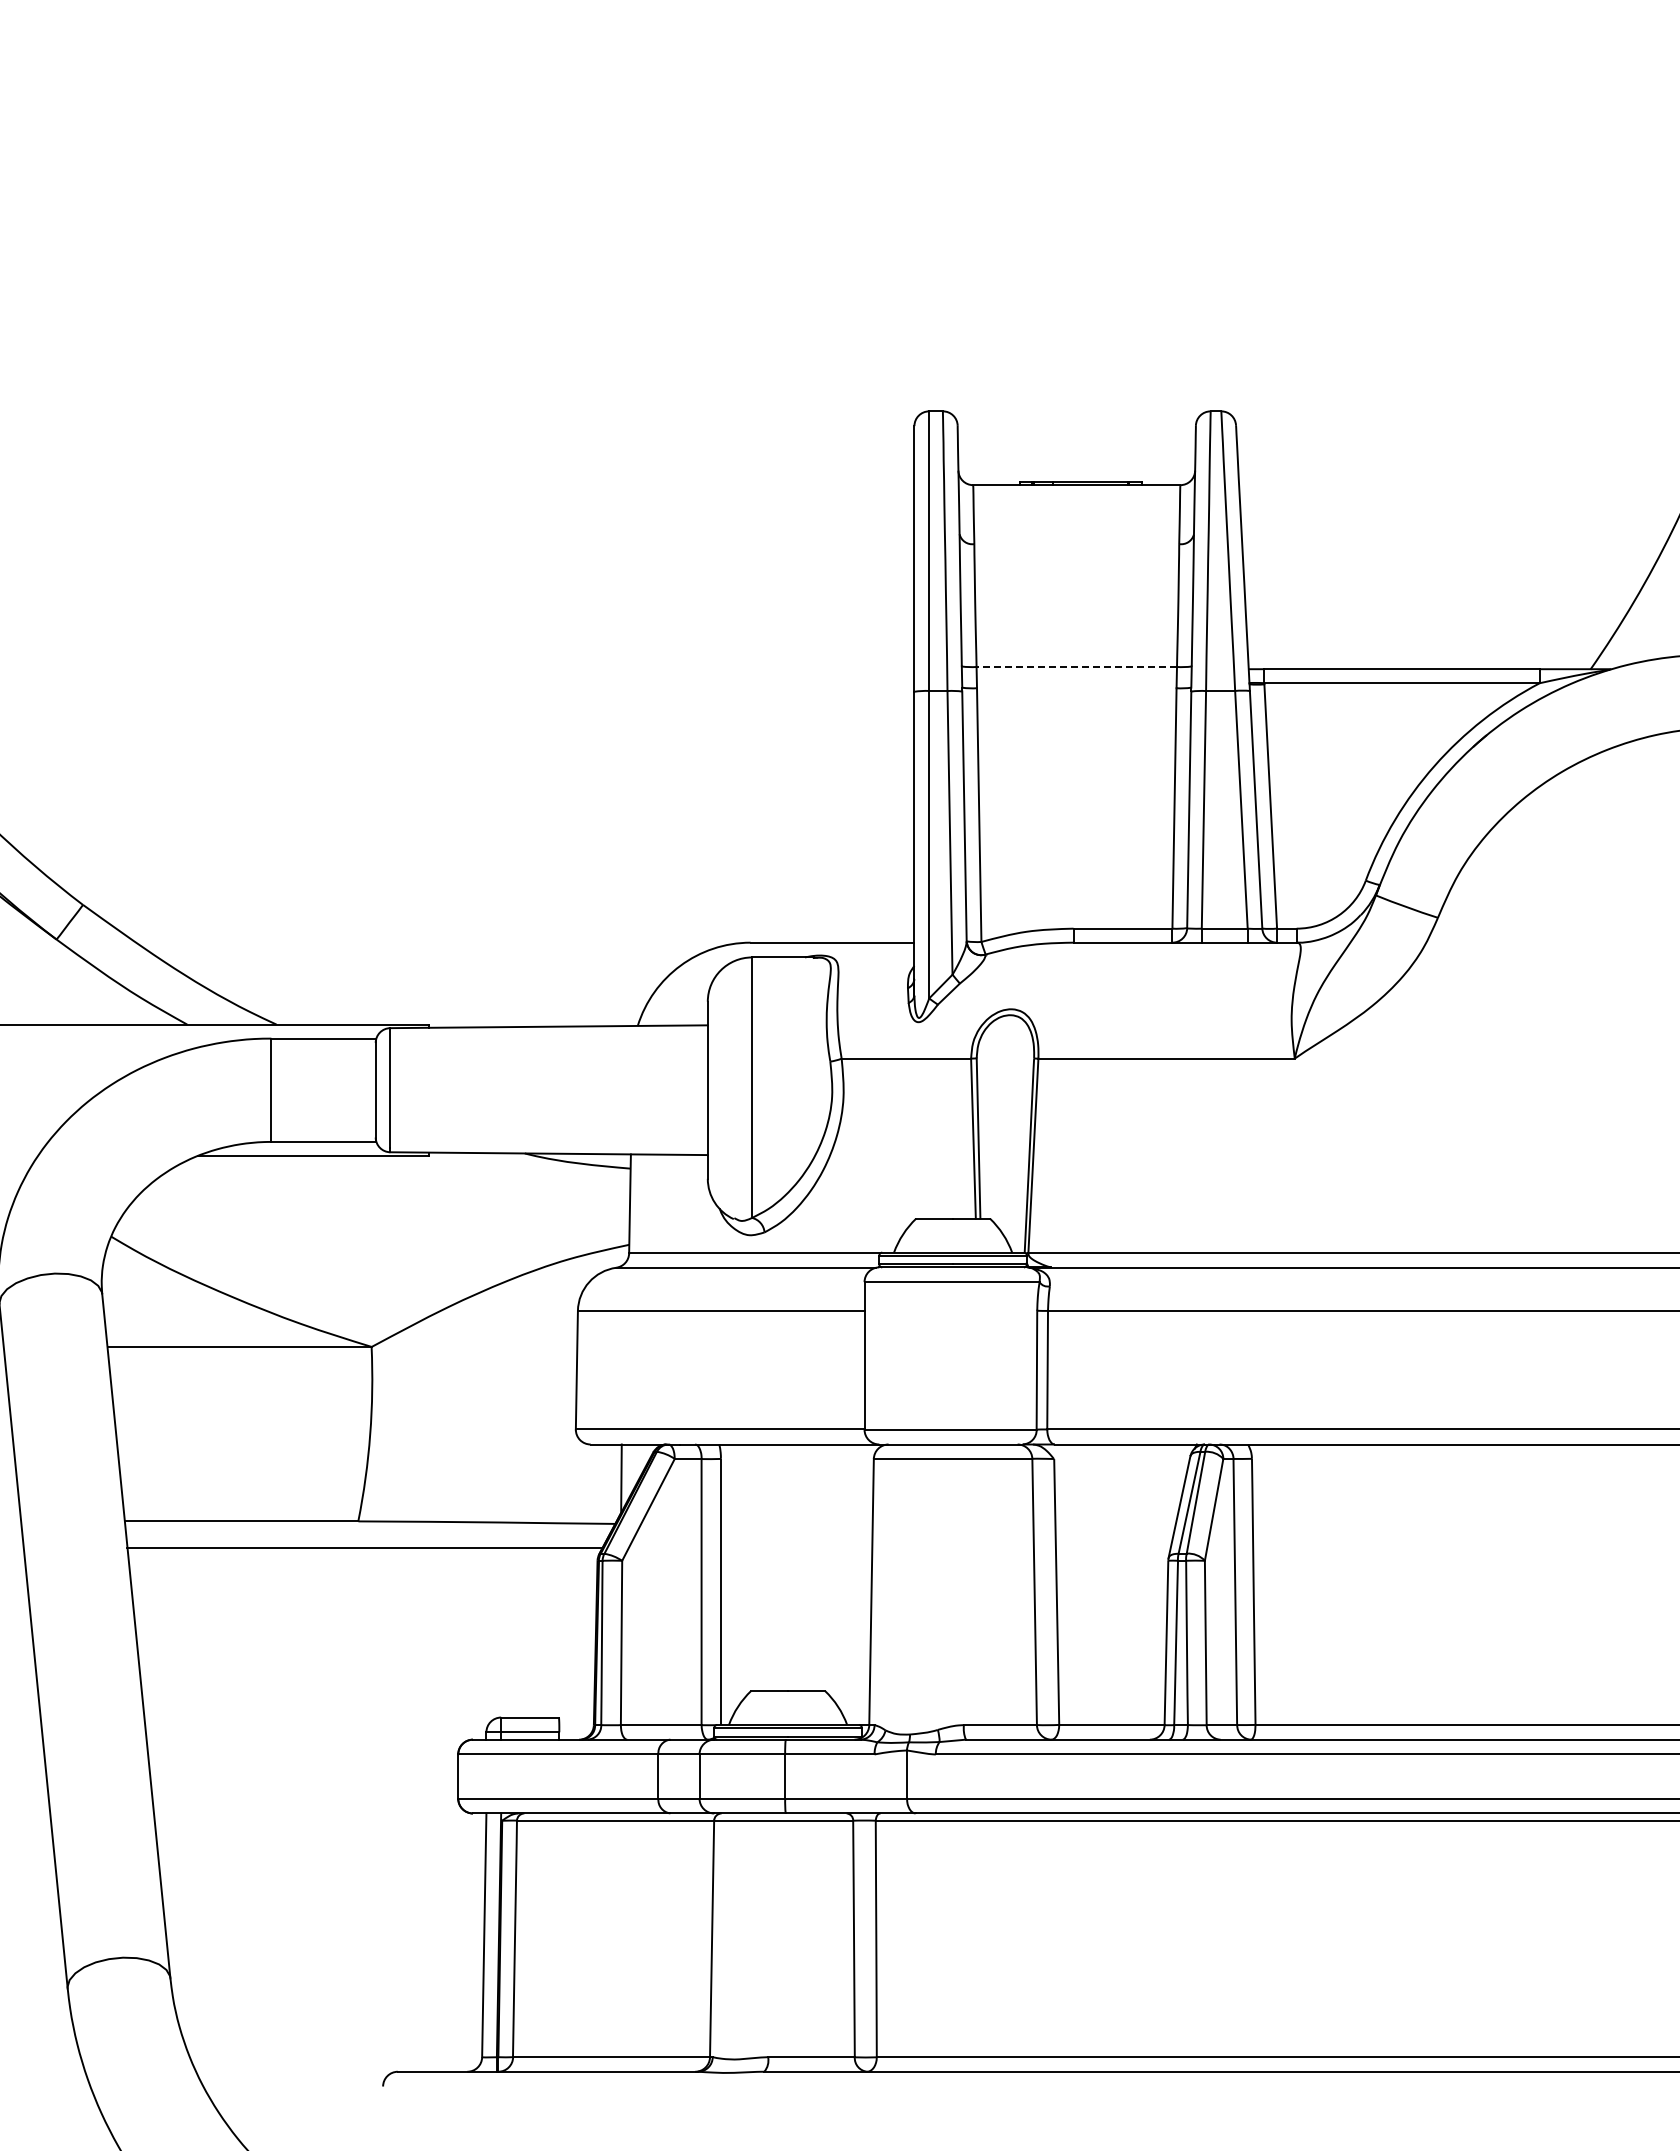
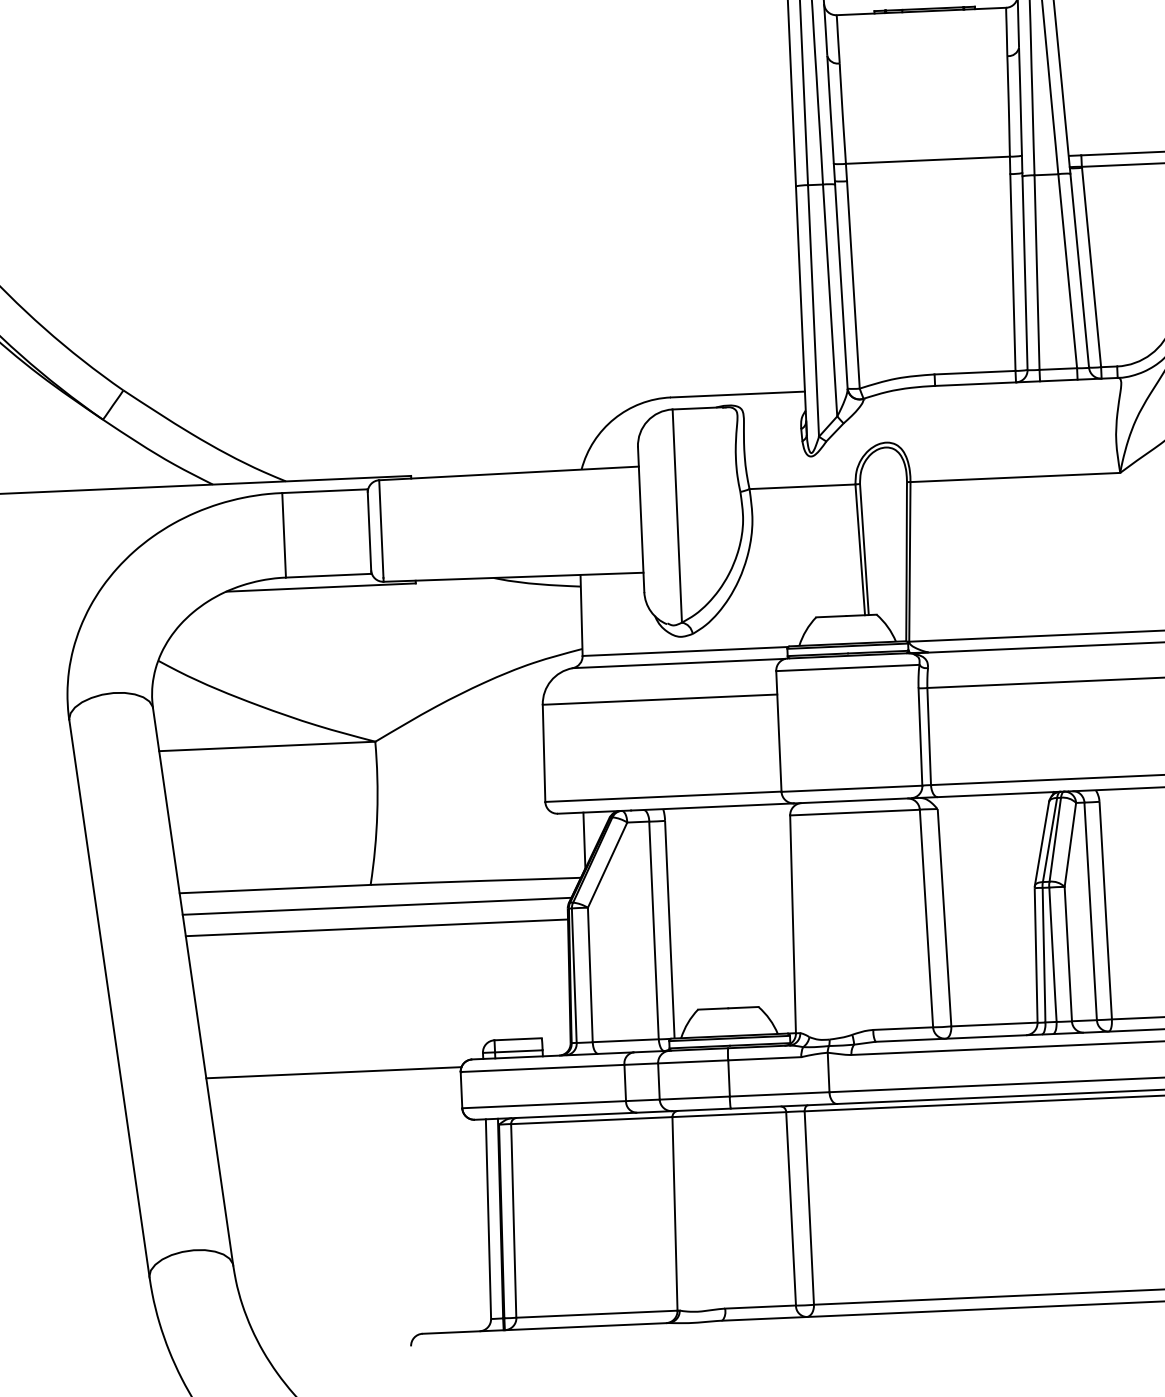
line: (1076, 666) -> (927, 159), dashed -> solid
line: (363, 1574) -> (376, 928), added
line: (303, 1748) -> (333, 1072), added

